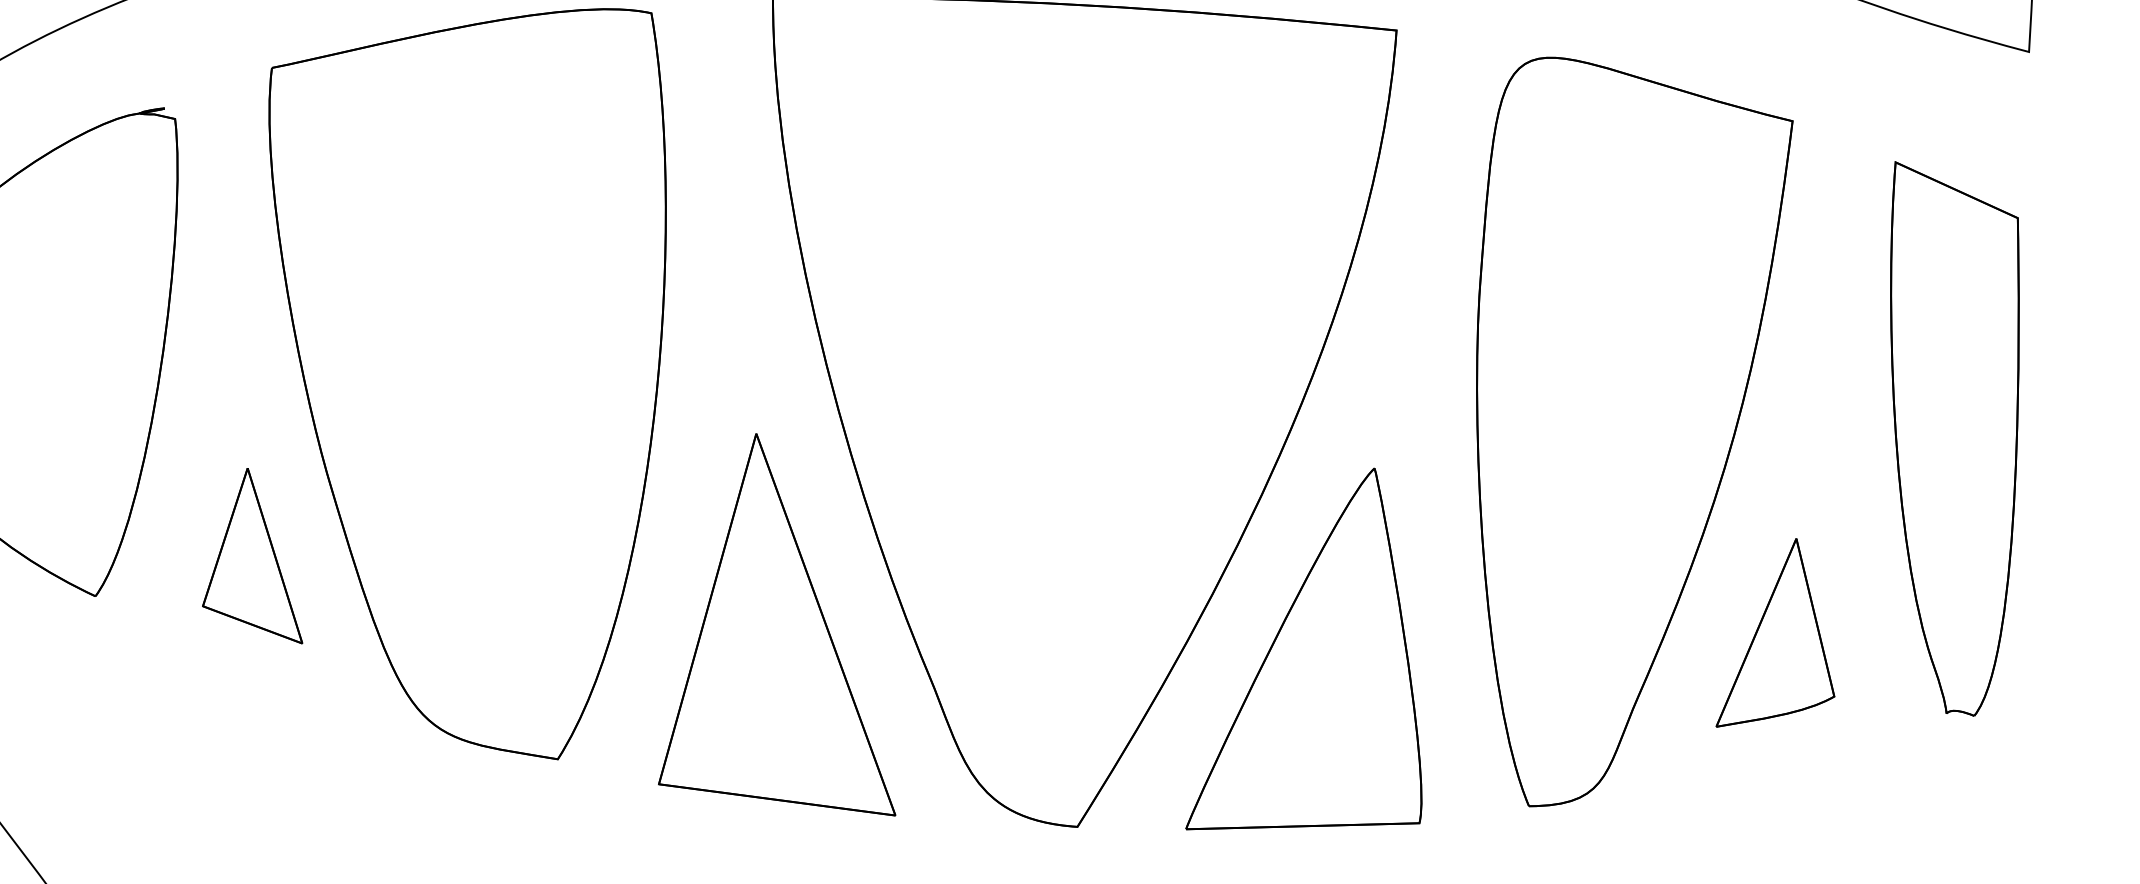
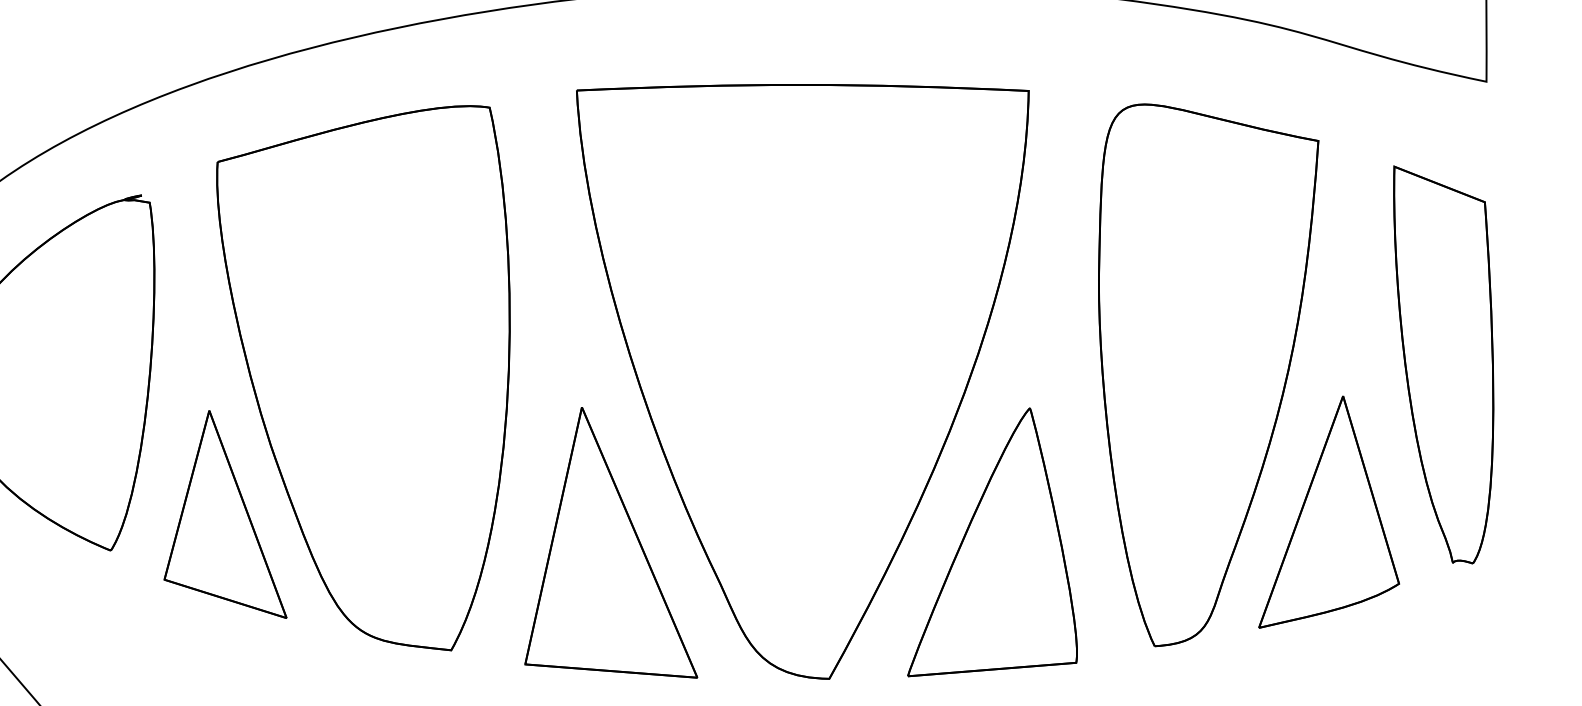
part: (256, 554) -> (225, 514), size x1.67
part: (1778, 633) -> (1328, 511), size x1.67

